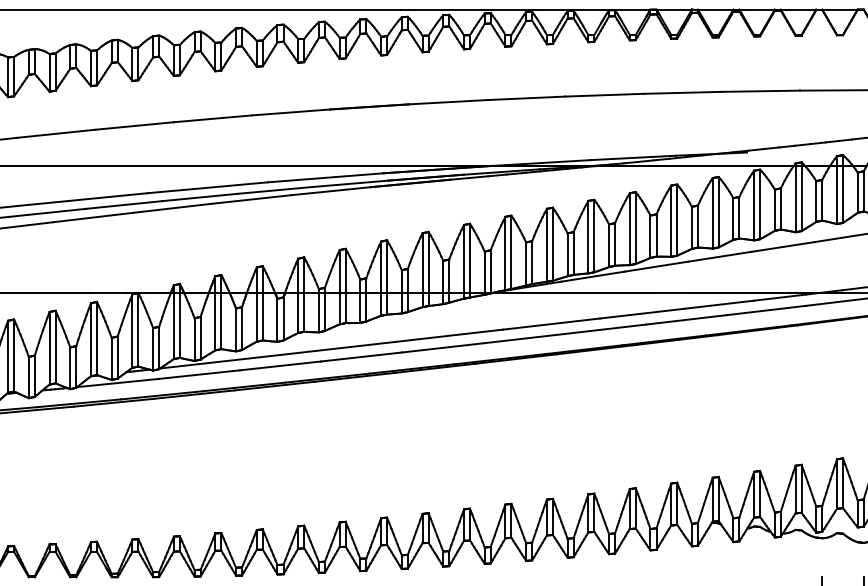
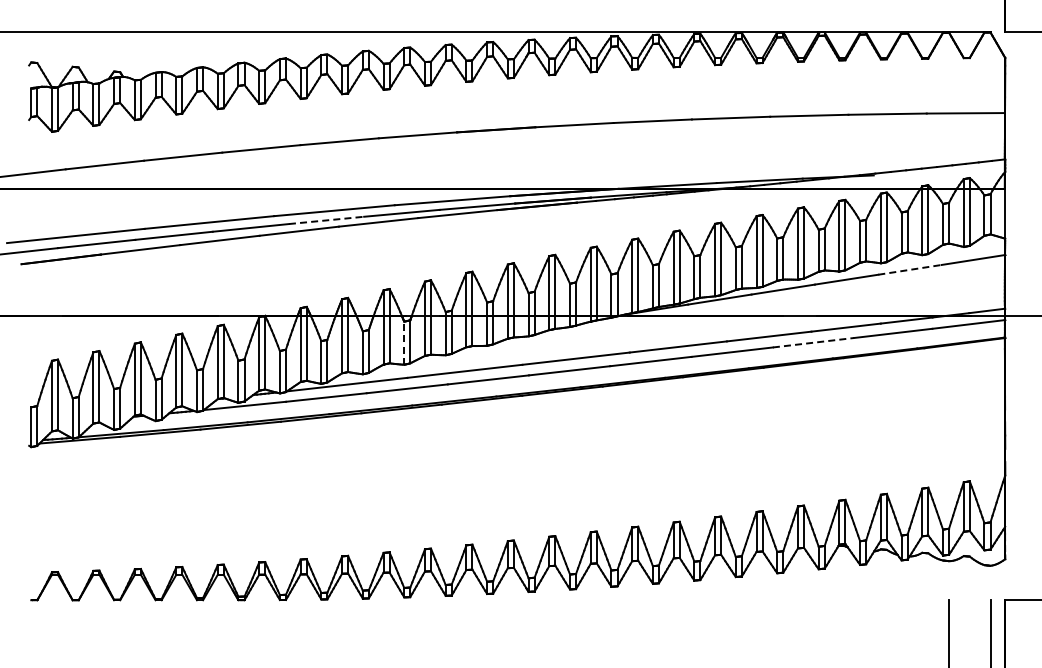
line: (199, 197) -> (326, 220), solid -> dashed
line: (783, 246) -> (910, 269), solid -> dashed
line: (686, 319) -> (813, 342), solid -> dashed
line: (277, 320) -> (404, 343), solid -> dashed

